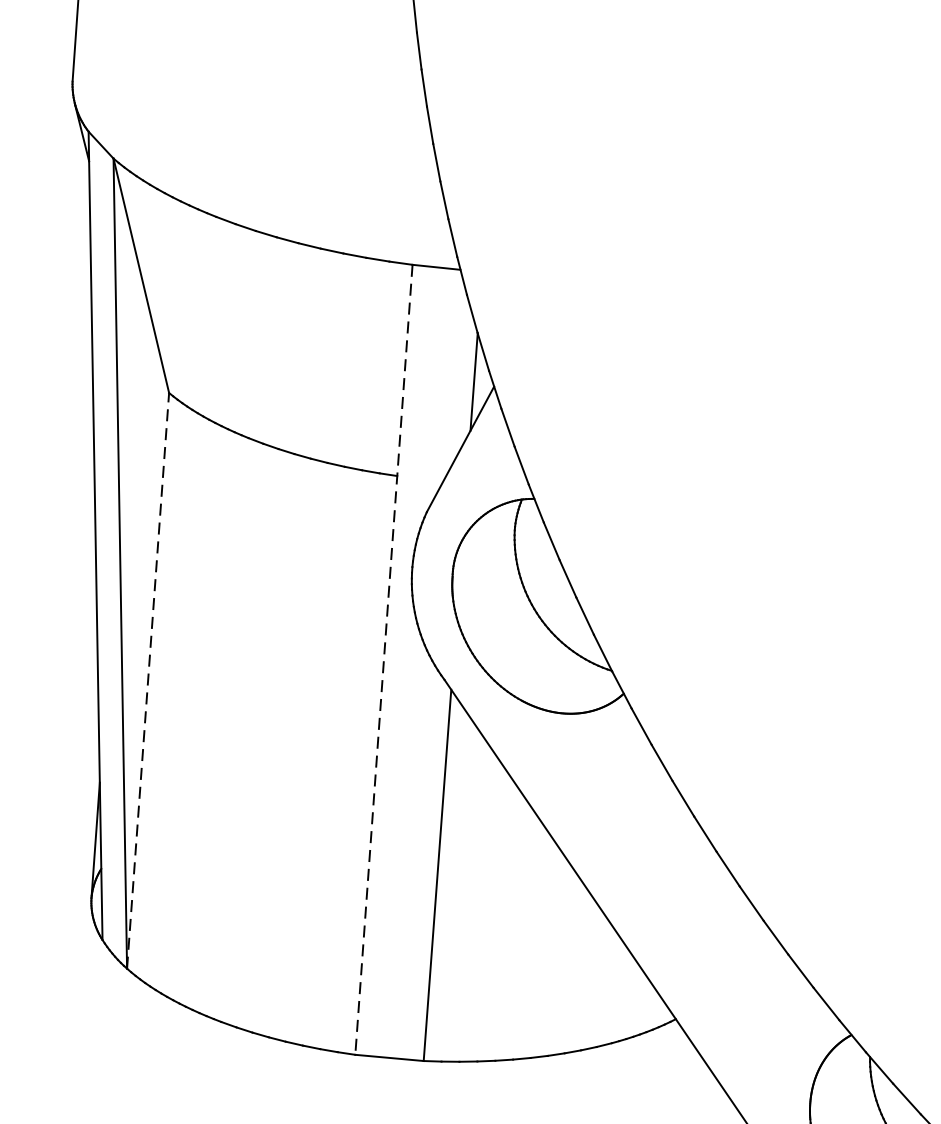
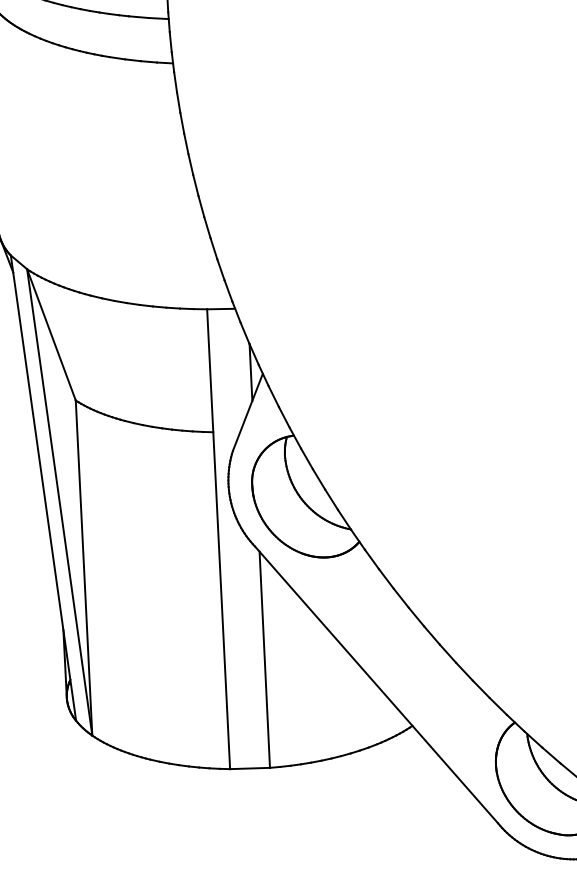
line: (383, 660) -> (218, 539), dashed -> solid
line: (148, 681) -> (84, 568), dashed -> solid

